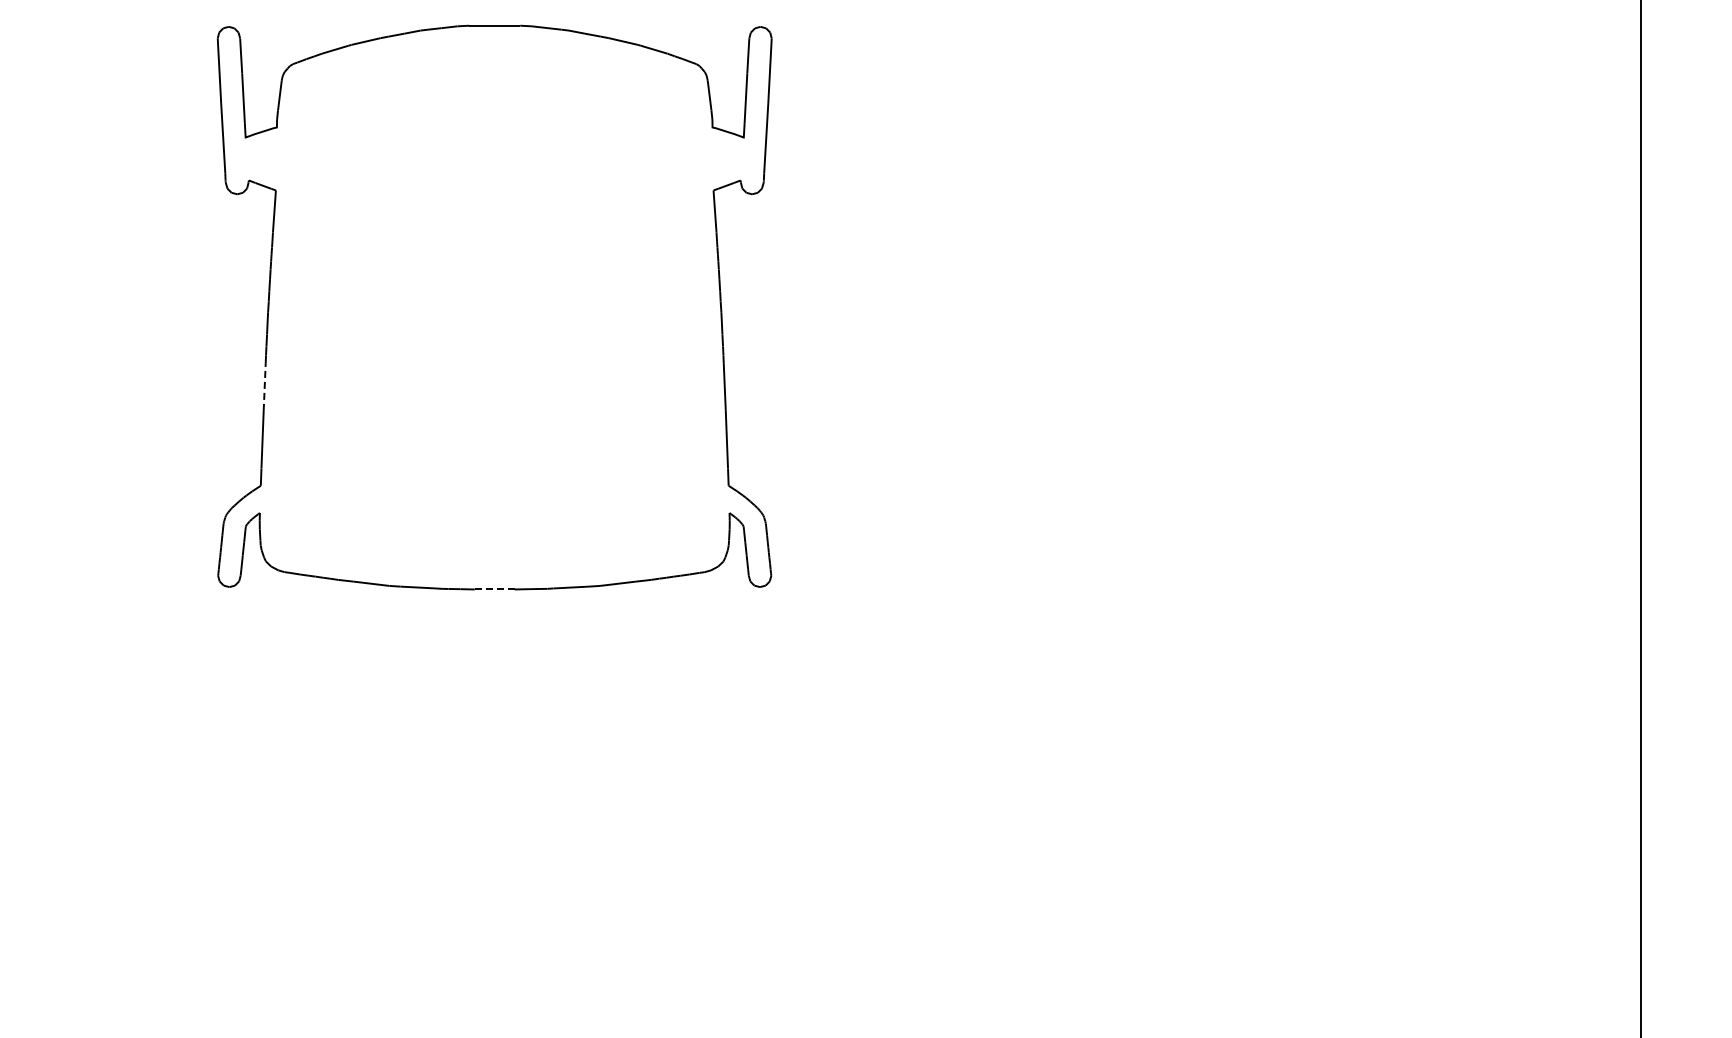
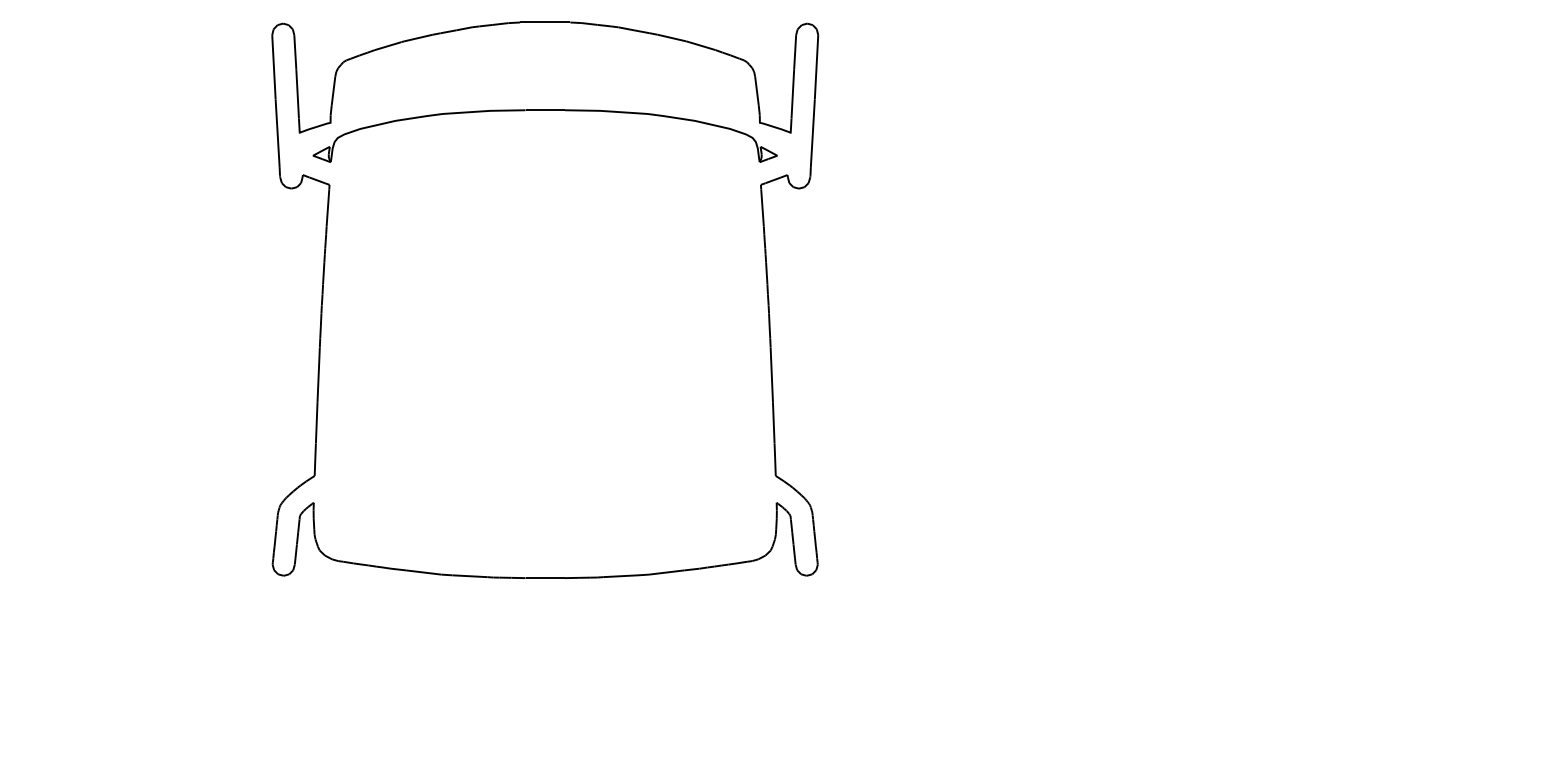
part: (494, 115) -> (545, 110), added
line: (264, 387) -> (318, 379), dashed -> solid
line: (494, 589) -> (545, 578), dashed -> solid

